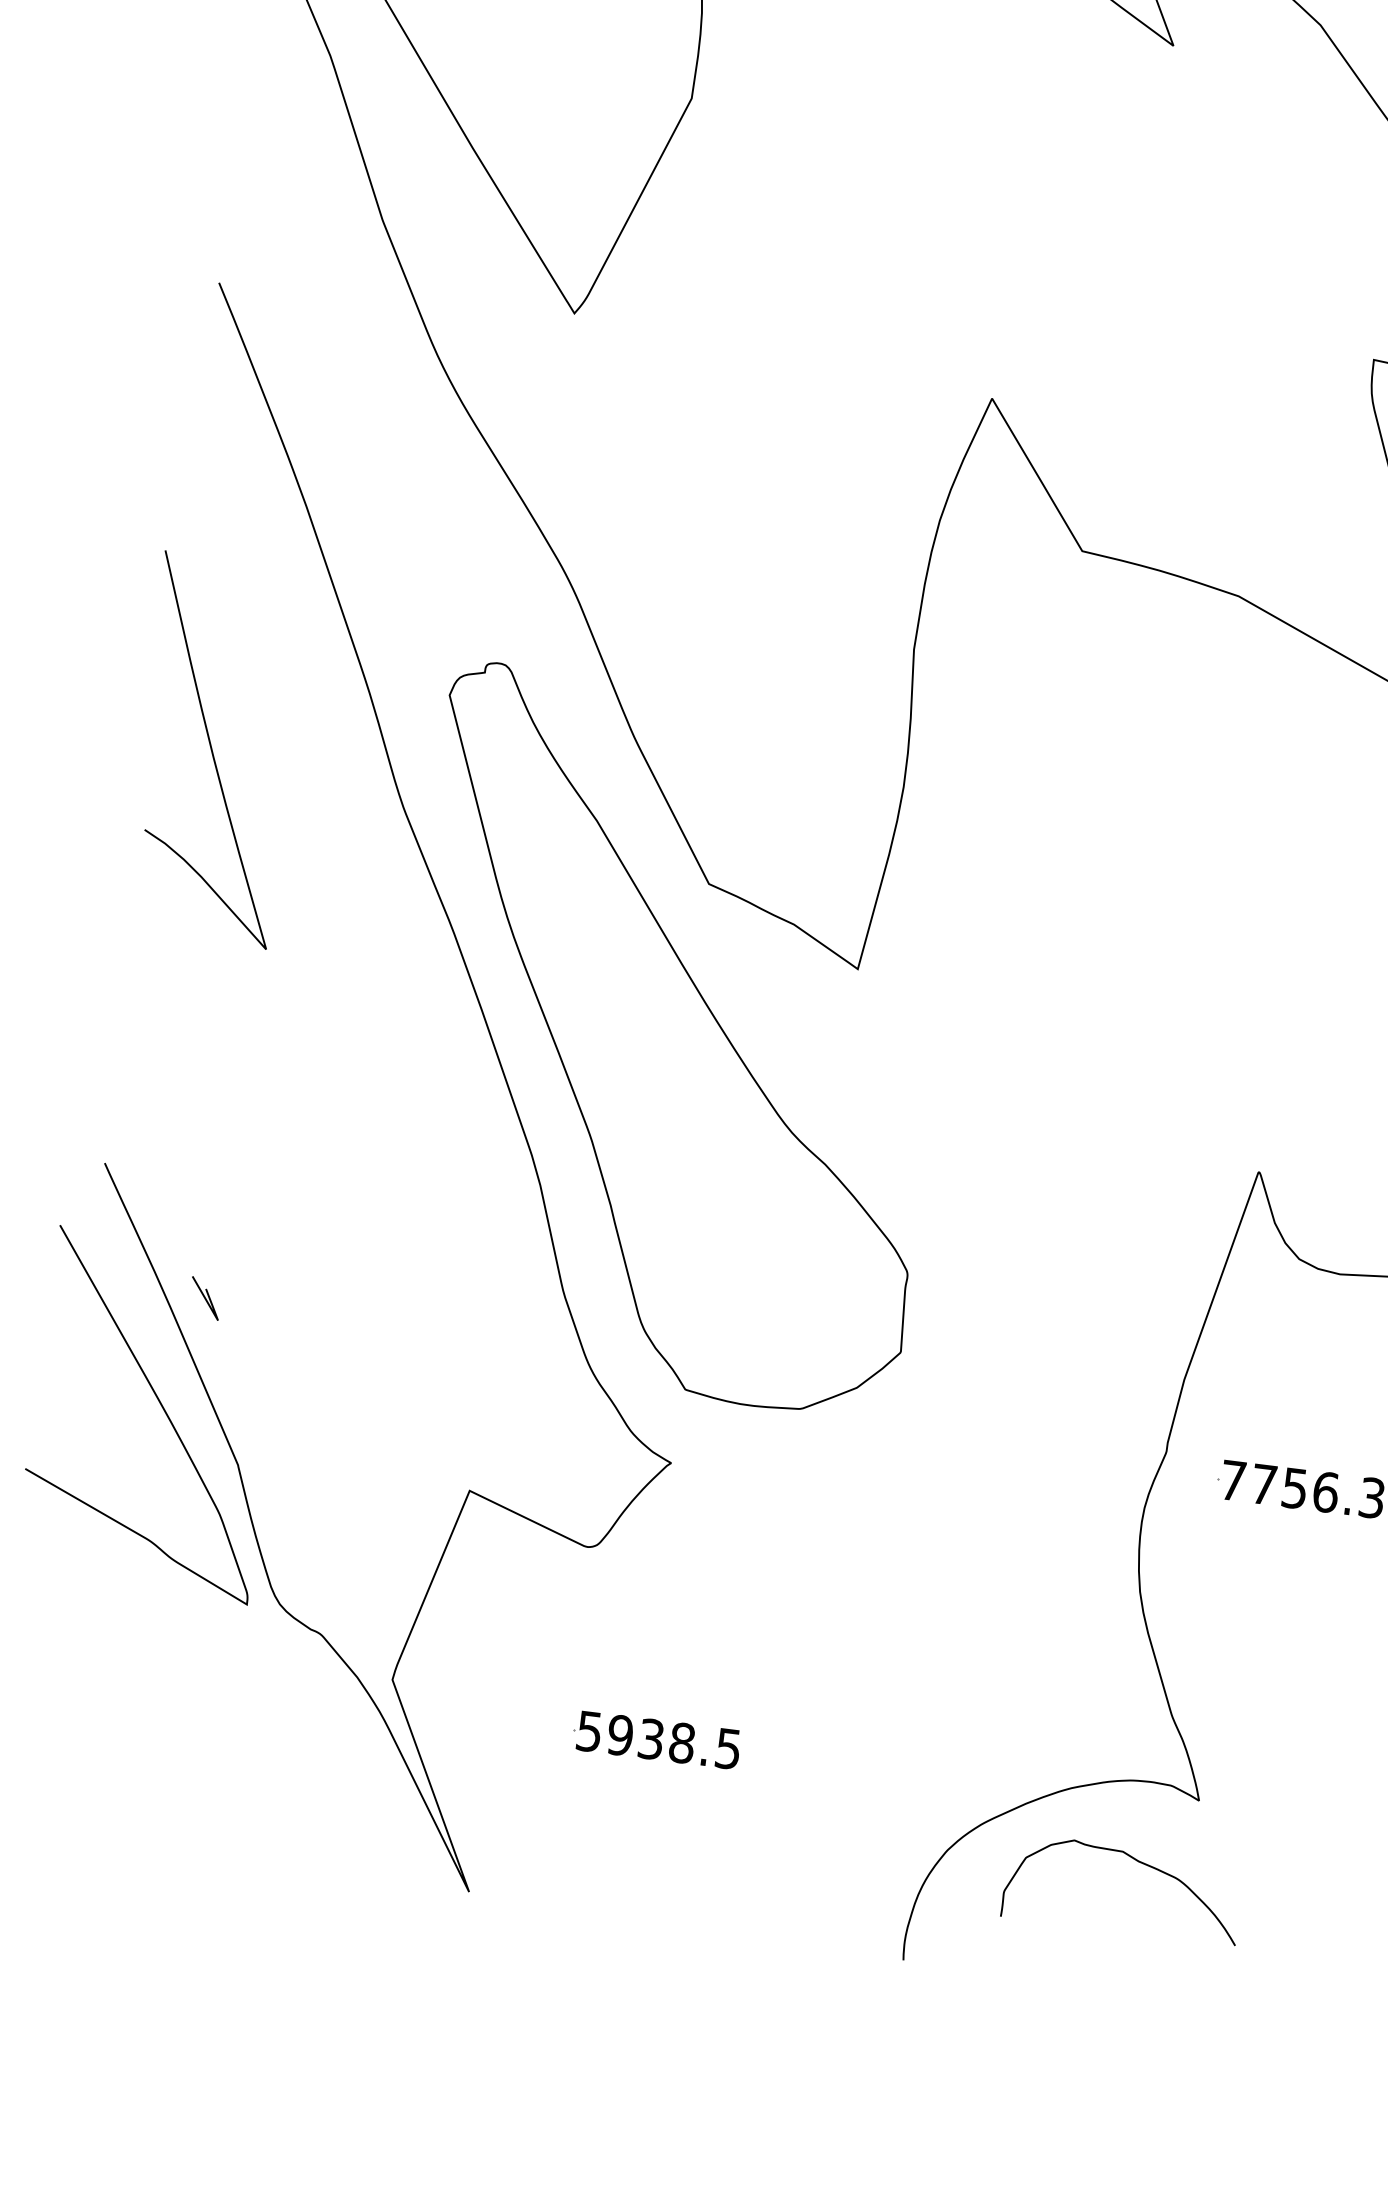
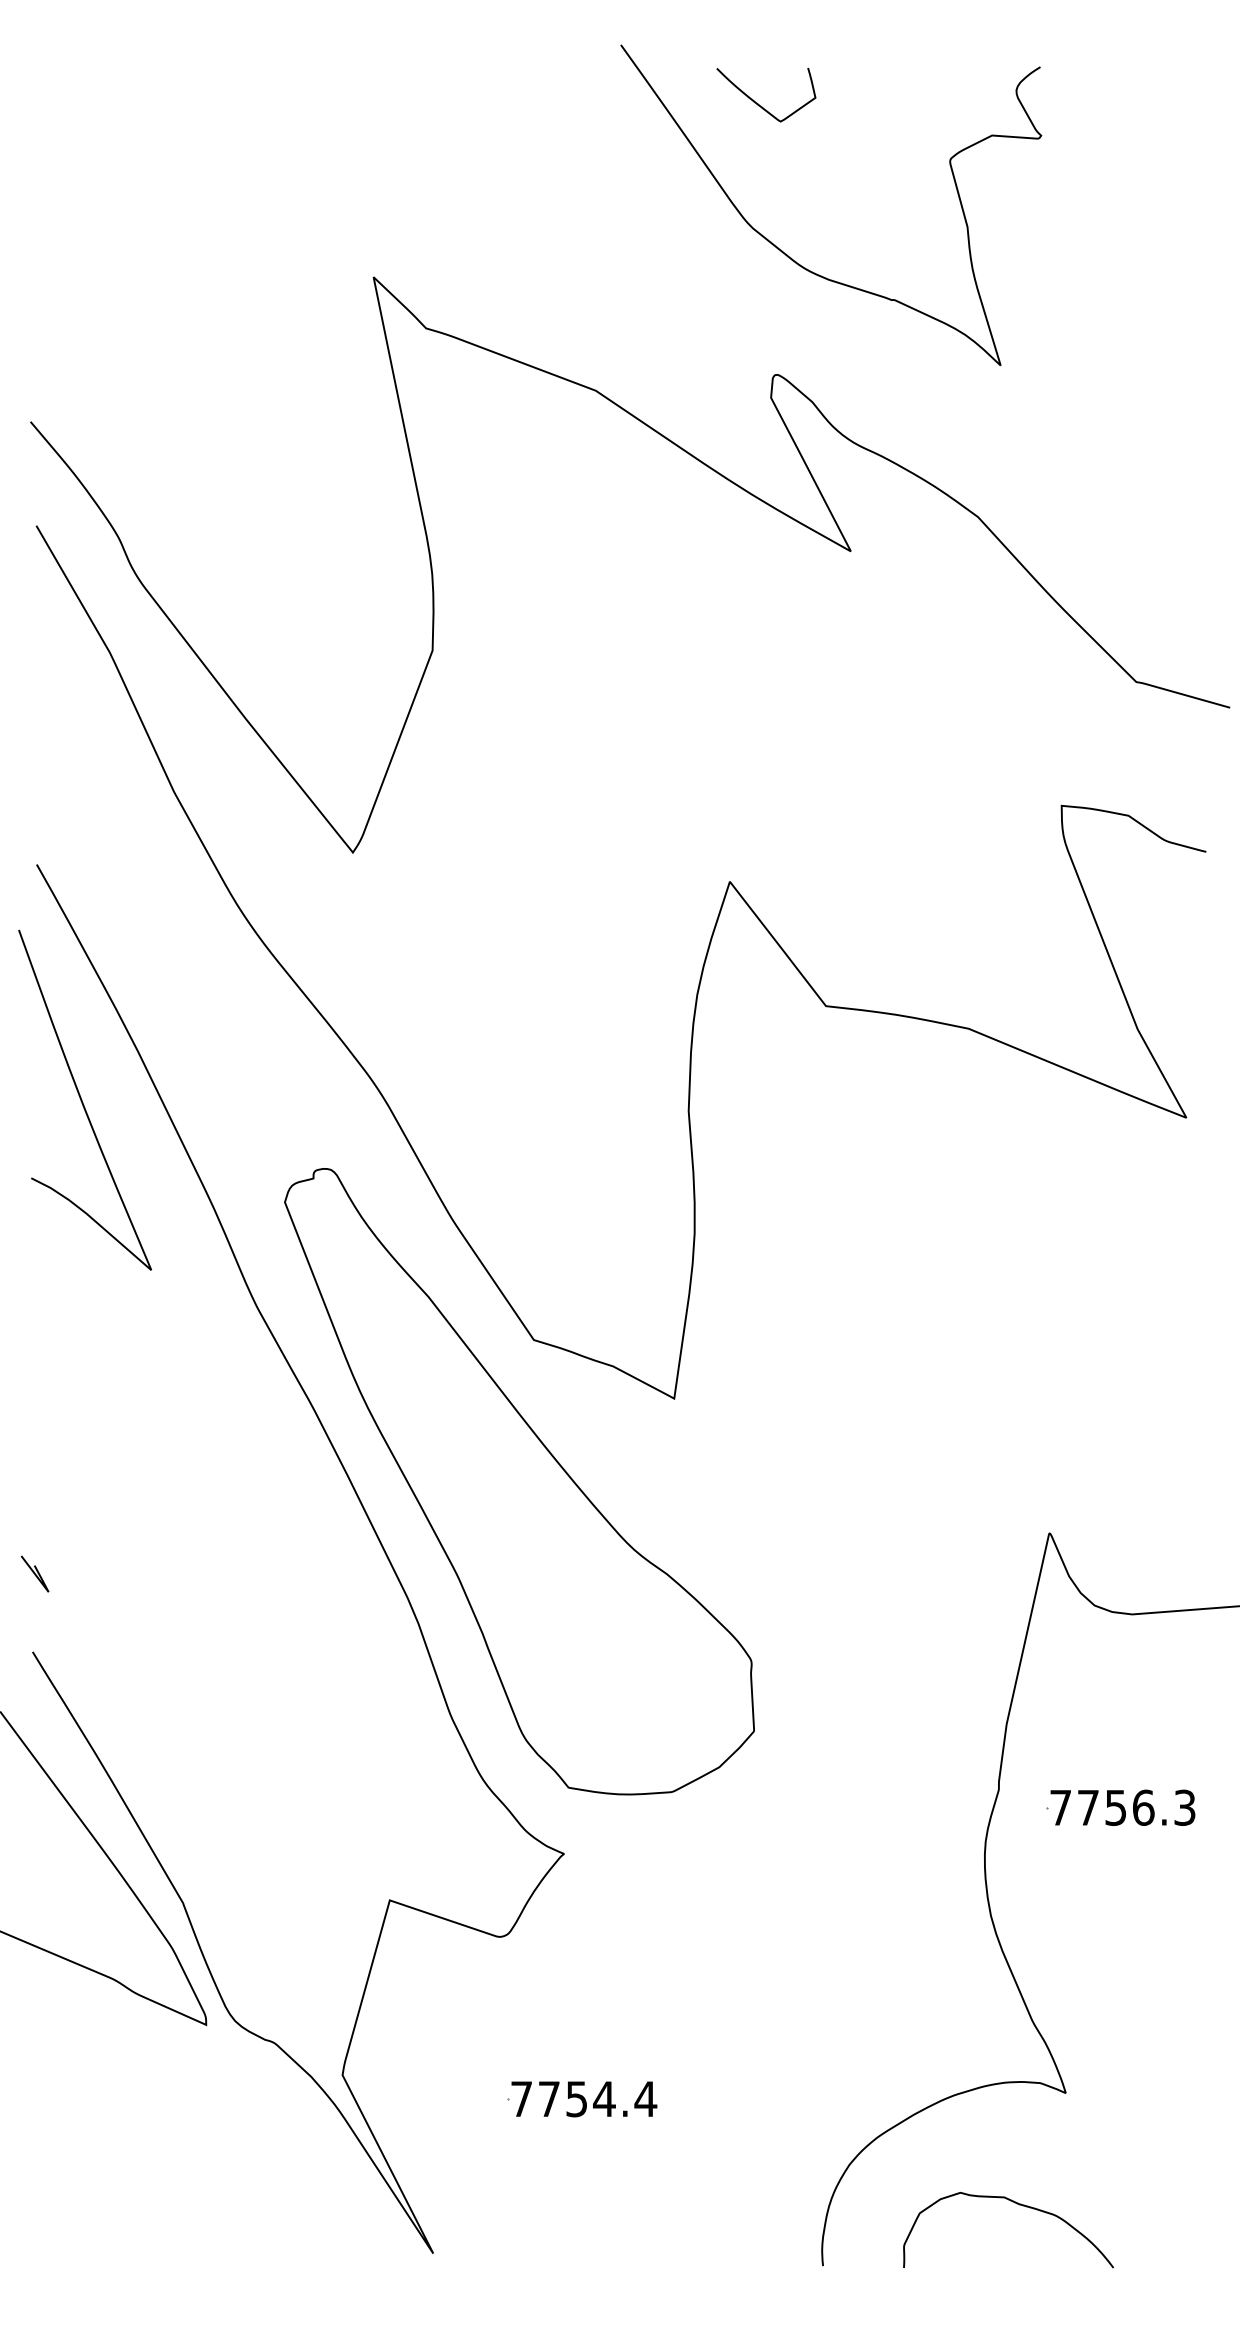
curve: (212, 748) -> (82, 1099), moved
line: (204, 1297) -> (34, 1573), moved
text: (659, 1740) -> (584, 2099), 5938.5 -> 7754.4
curve: (1138, 1862) -> (1019, 2205), moved

